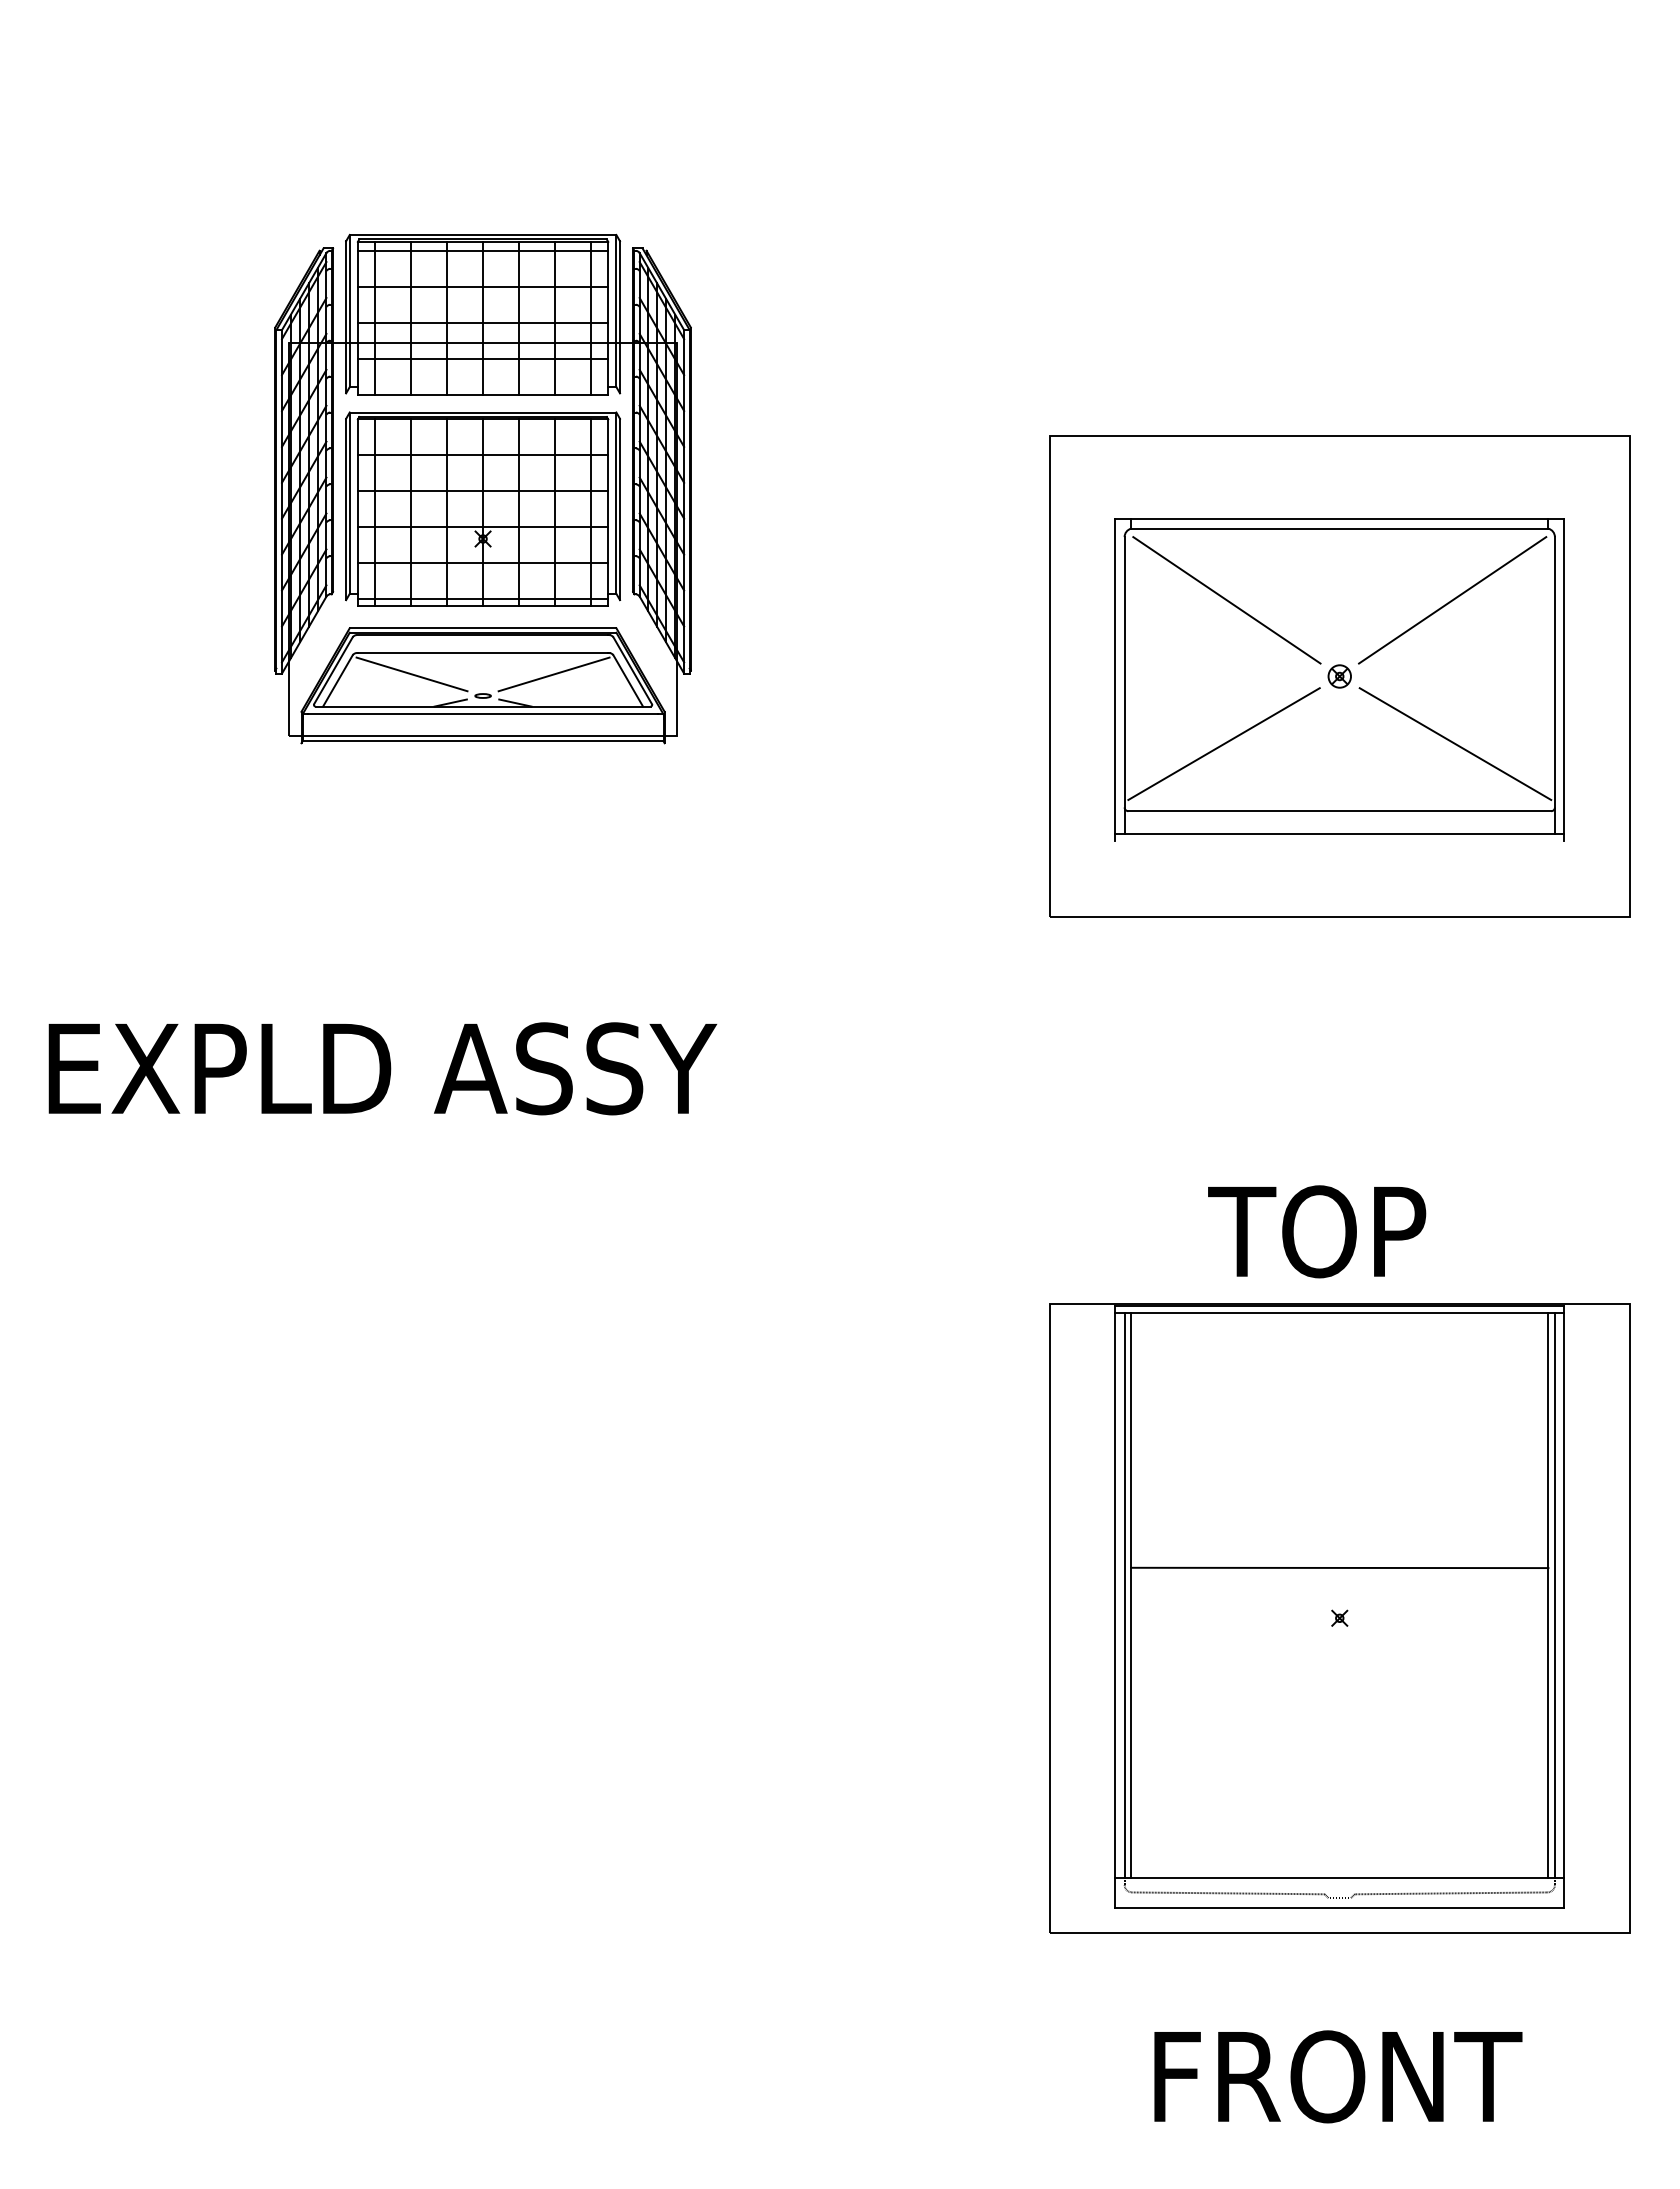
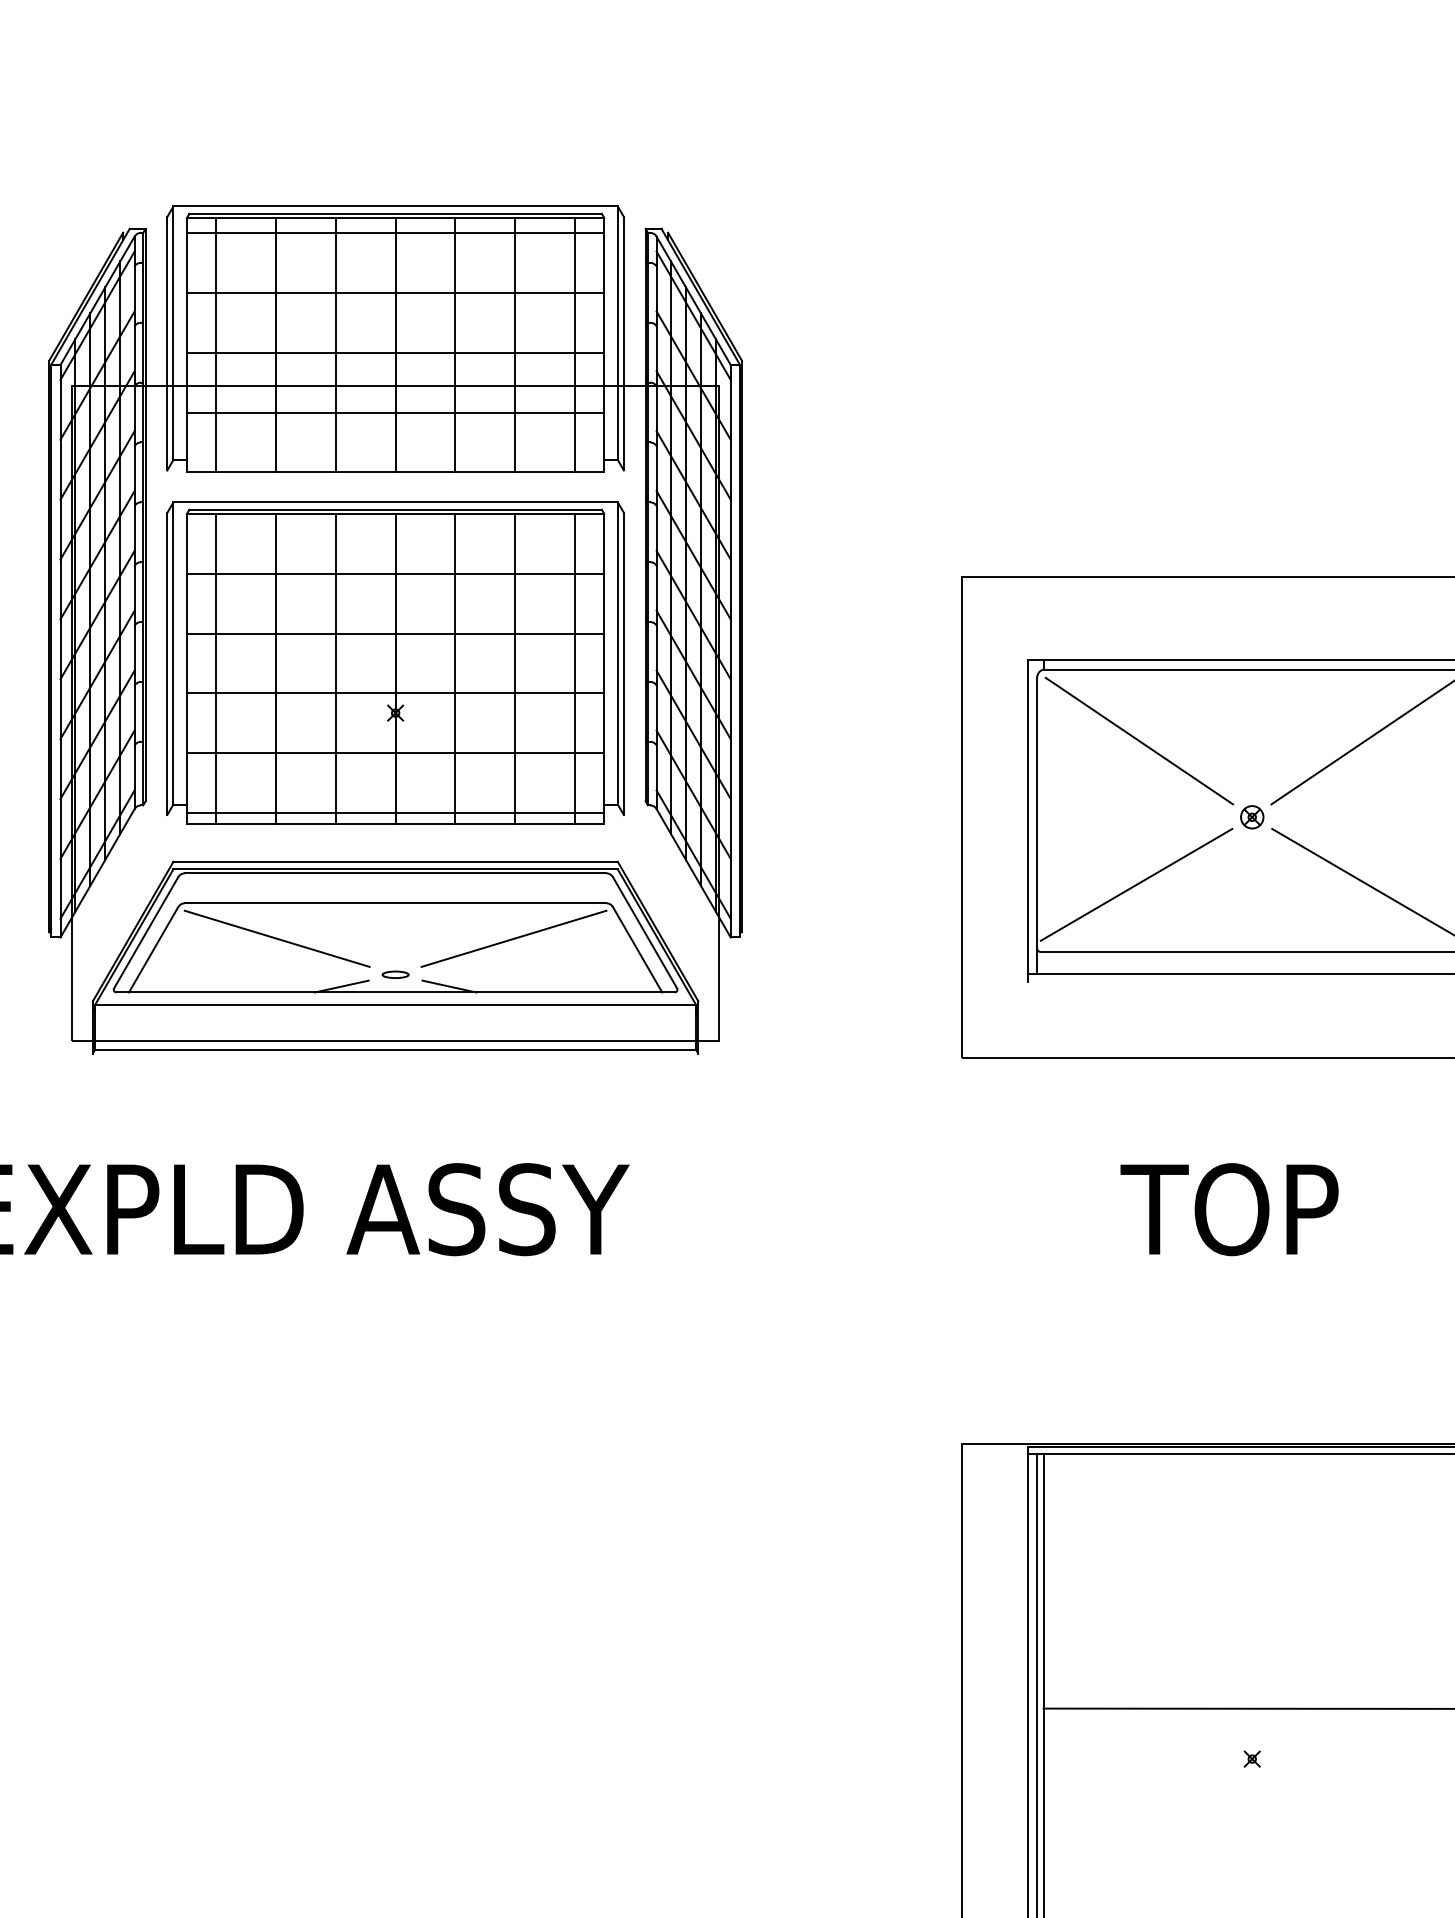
part: (482, 488) -> (394, 629), size x1.67
text: (1317, 1231) -> (1229, 1209), moved

